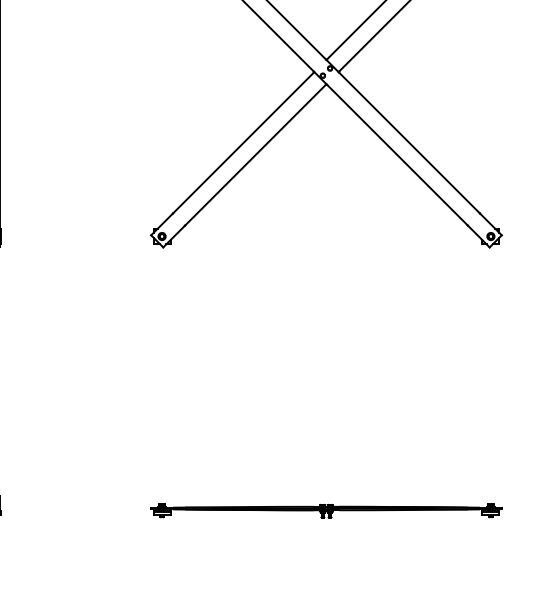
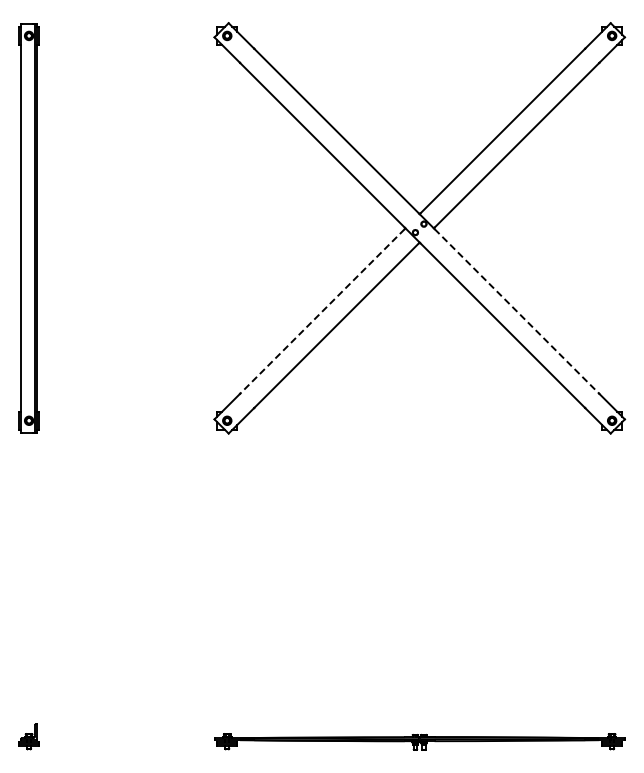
line: (243, 143) -> (322, 311), solid -> dashed
line: (410, 143) -> (517, 311), solid -> dashed

